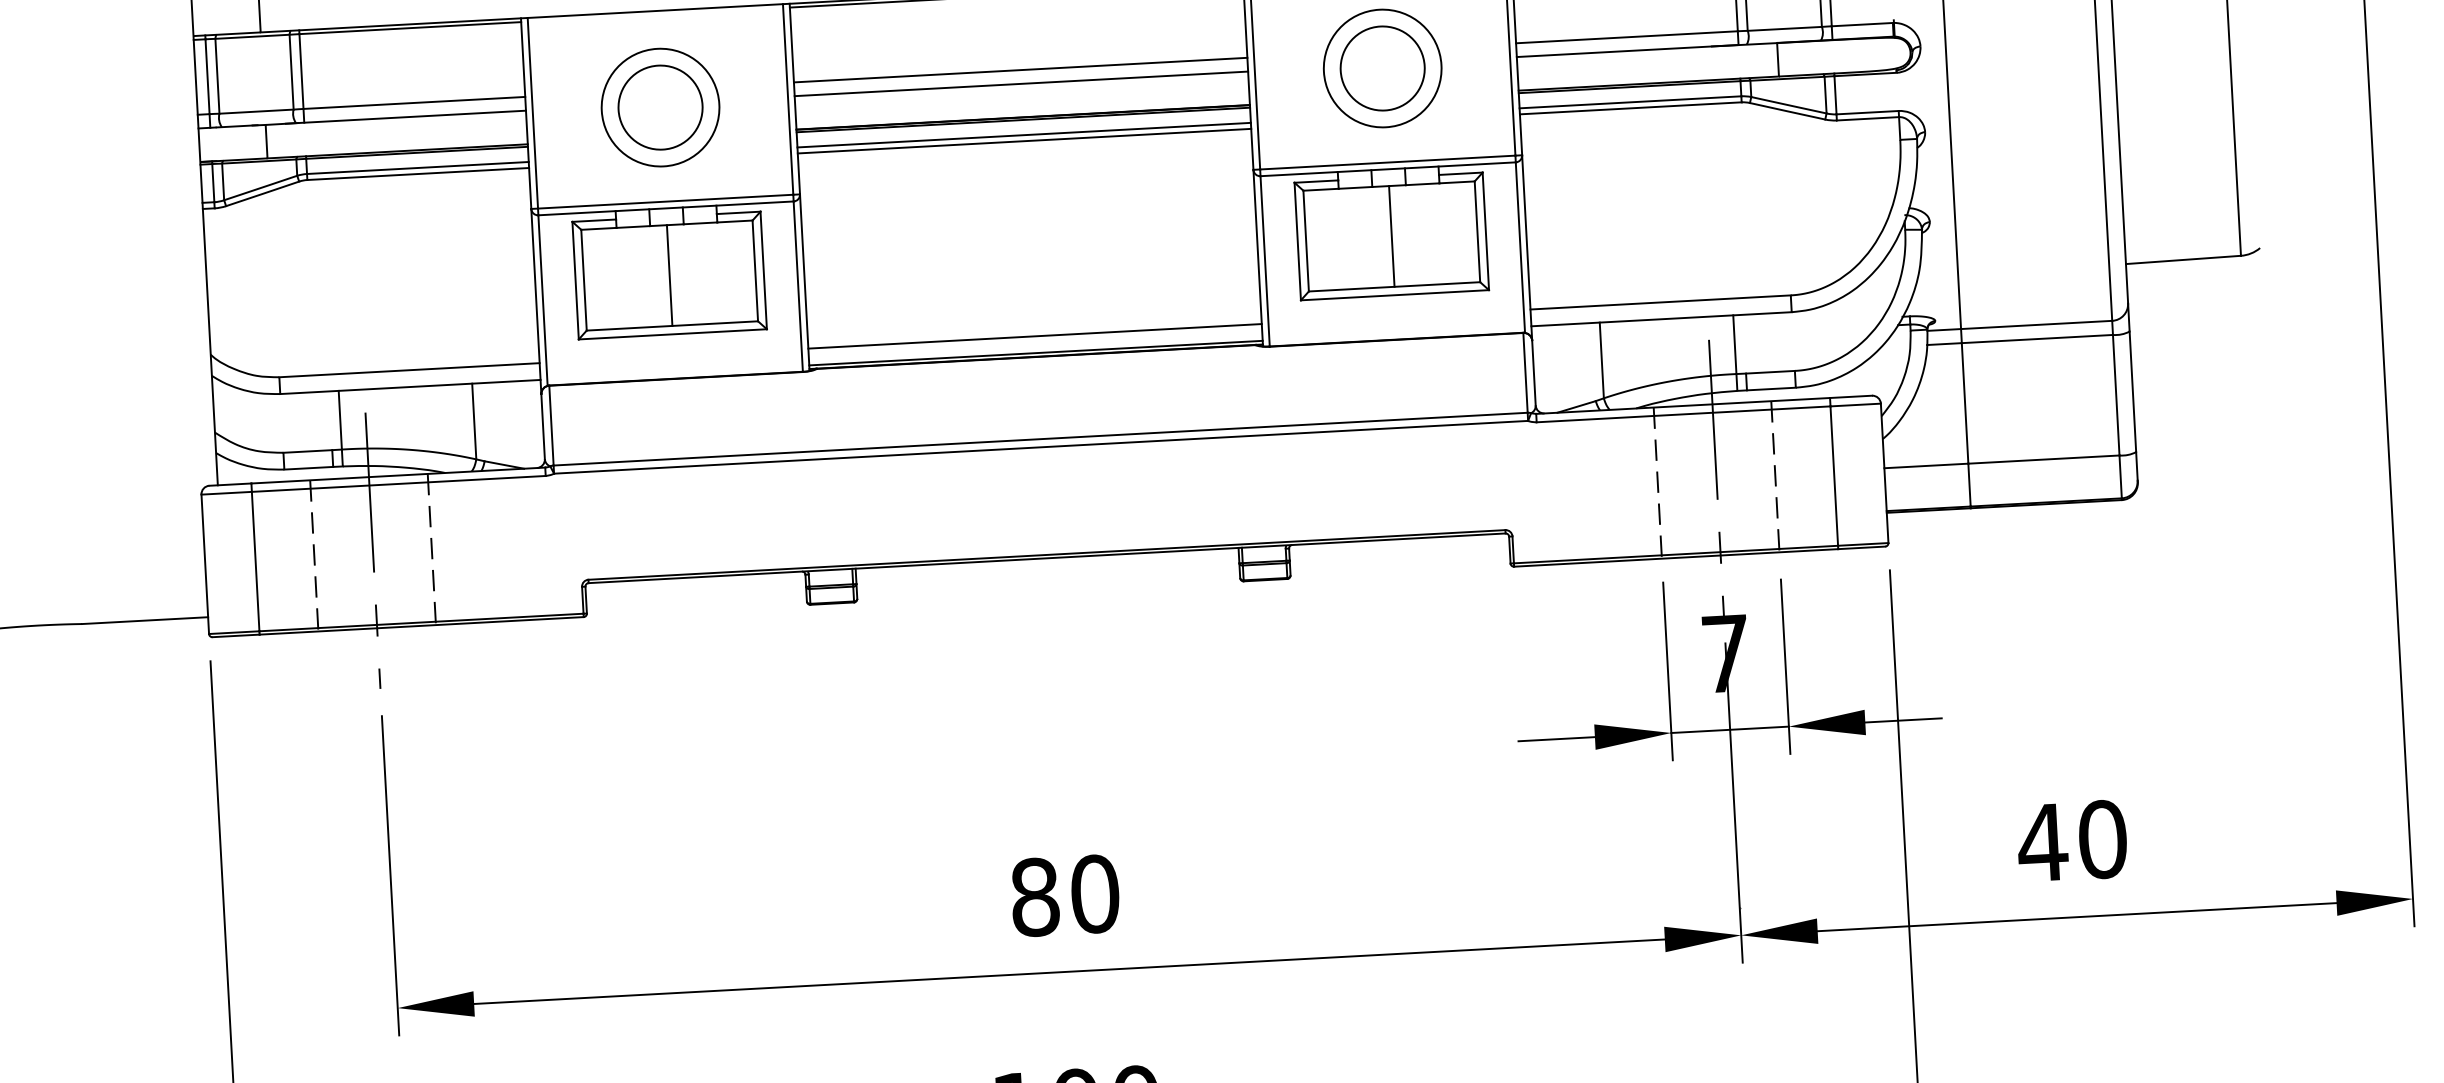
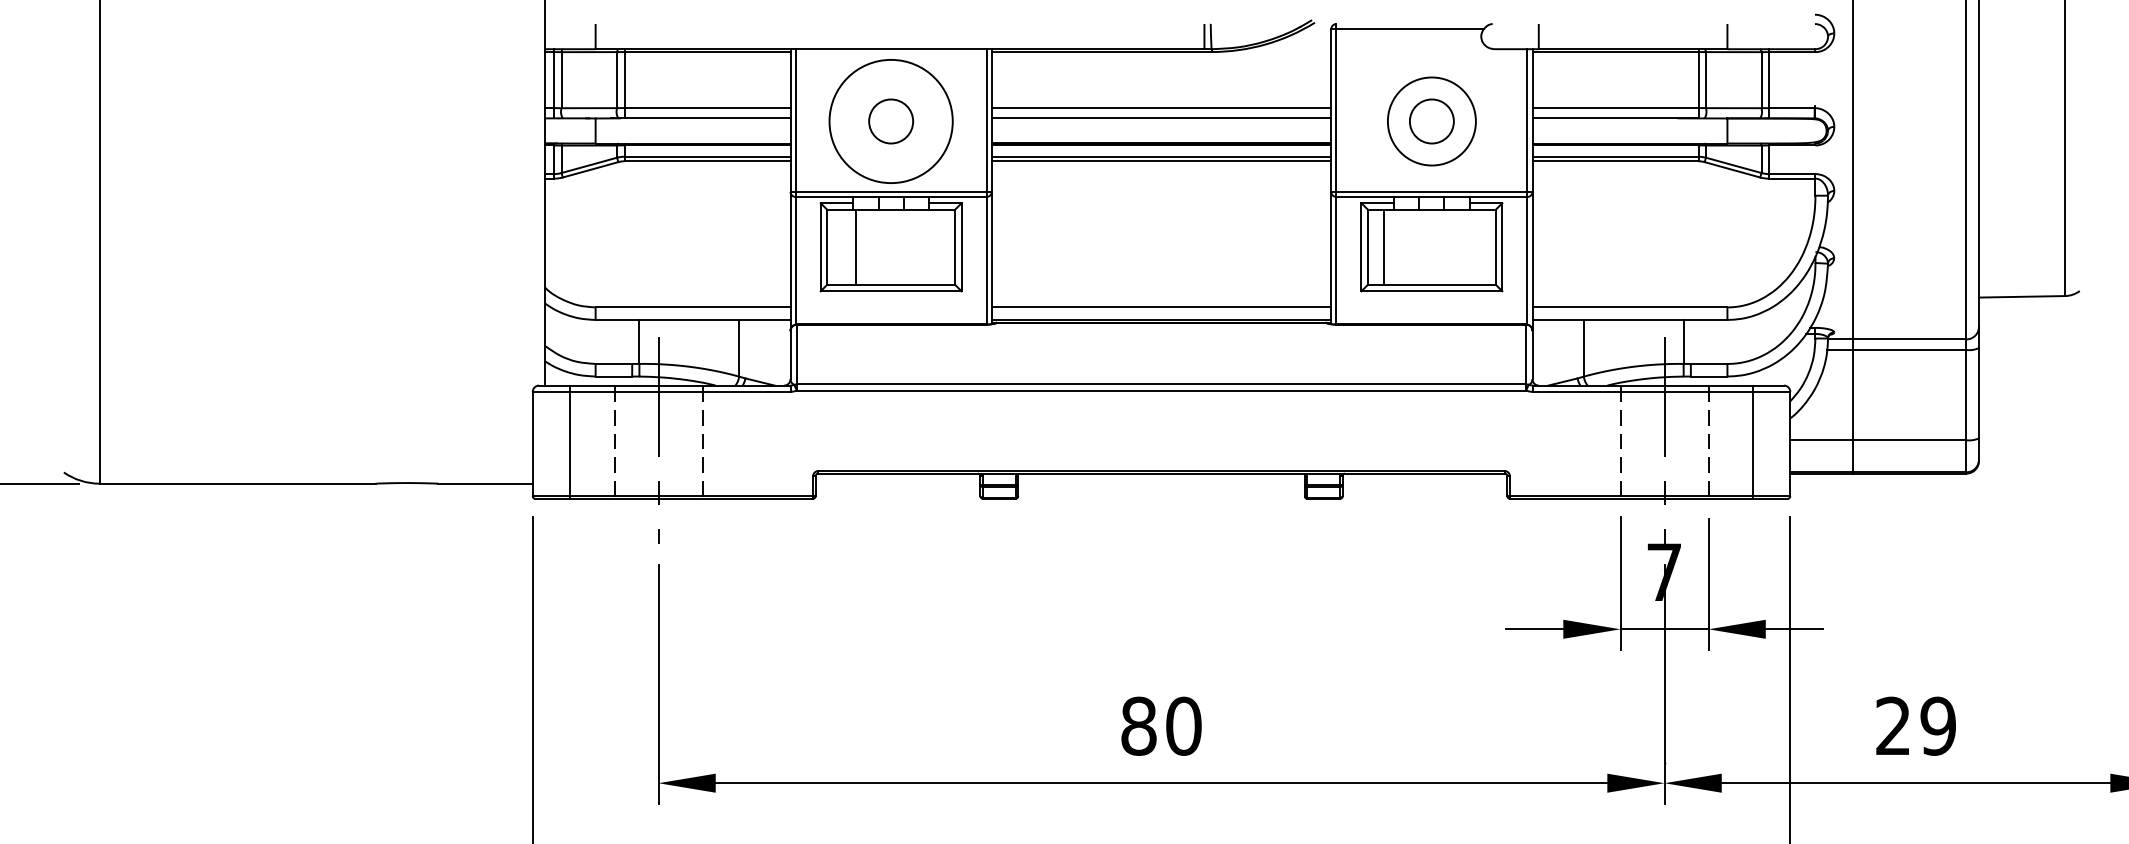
circle: (1382, 68) -> (1431, 121), size x0.7
circle: (659, 107) -> (890, 121), size x0.7
circle: (661, 107) -> (891, 121), size x1.4
line: (1391, 235) -> (1383, 246), moved
line: (670, 274) -> (856, 246), moved
text: (2072, 840) -> (1915, 725), 40 -> 29

